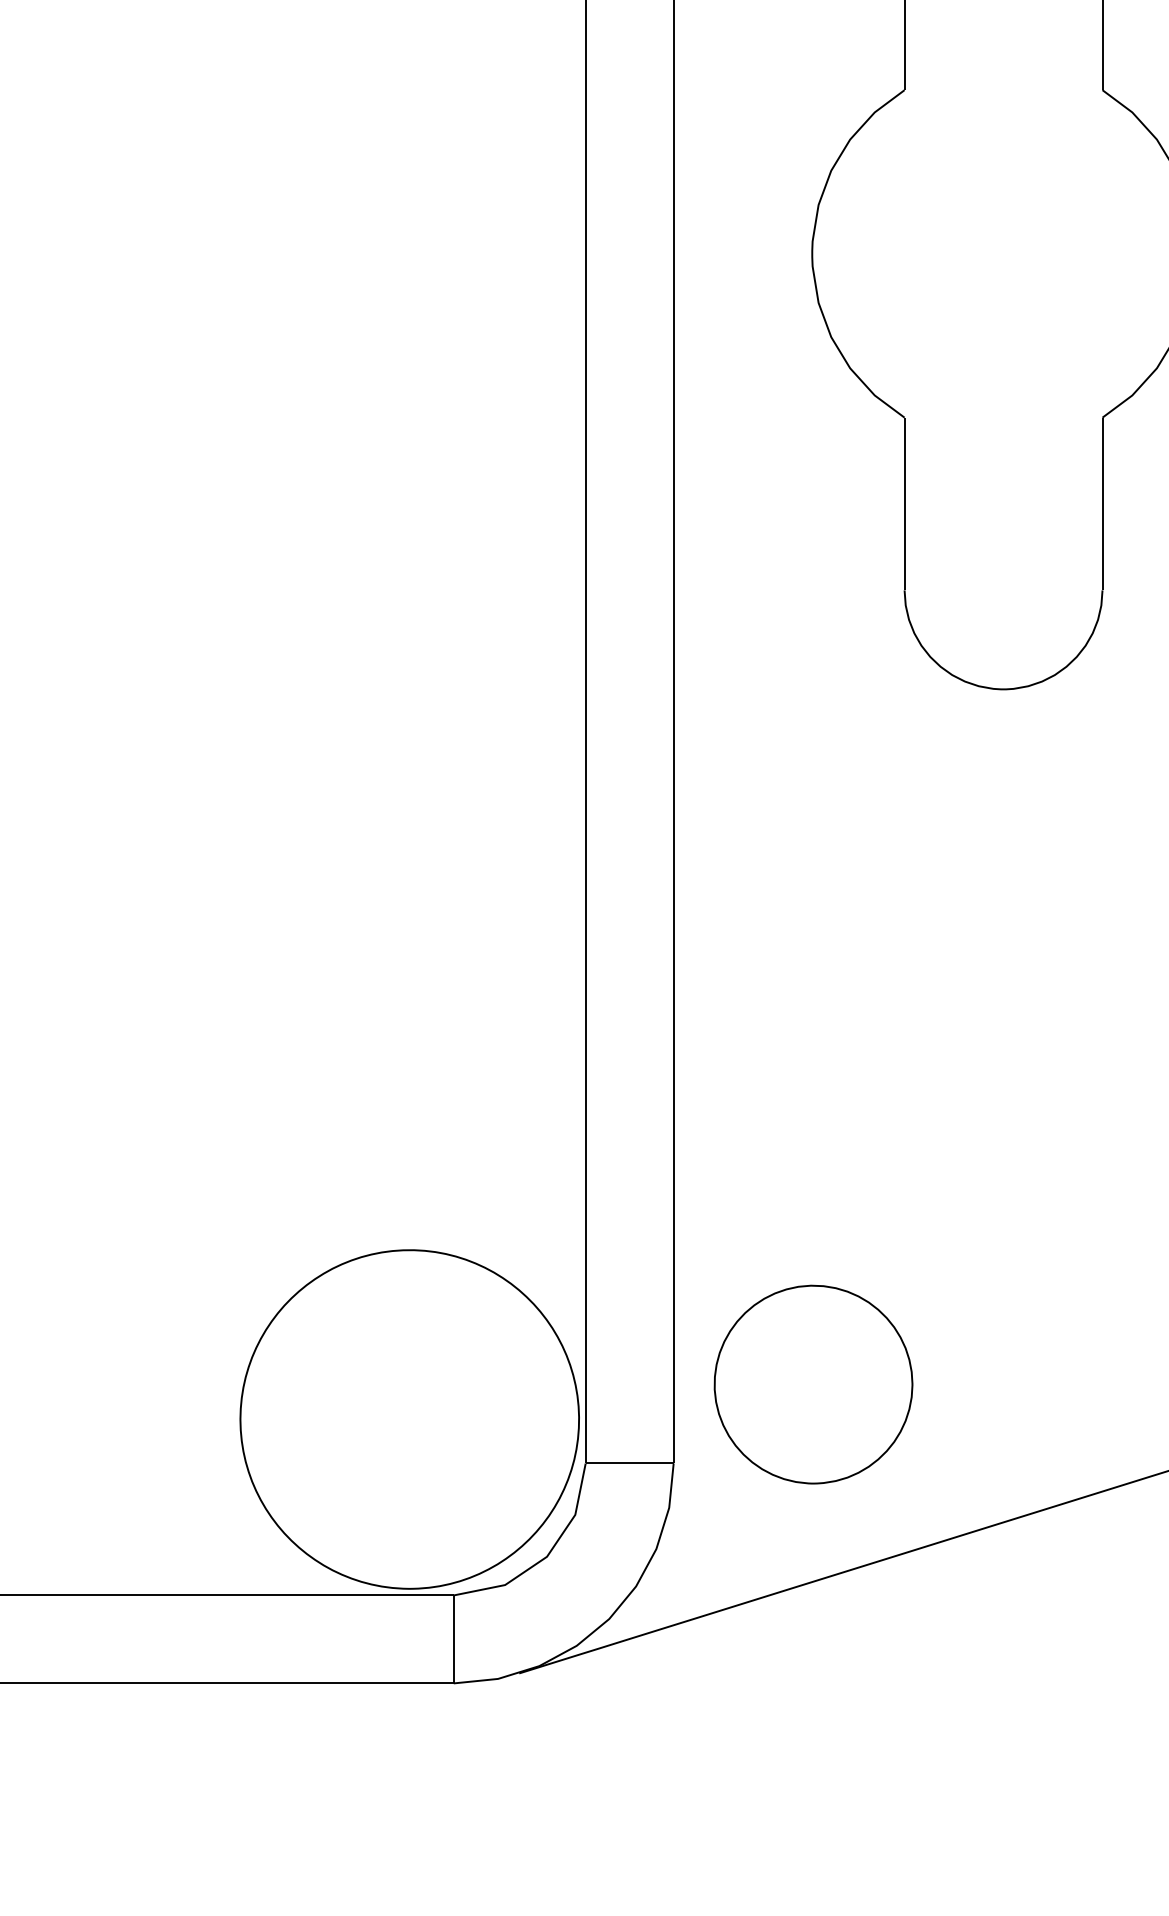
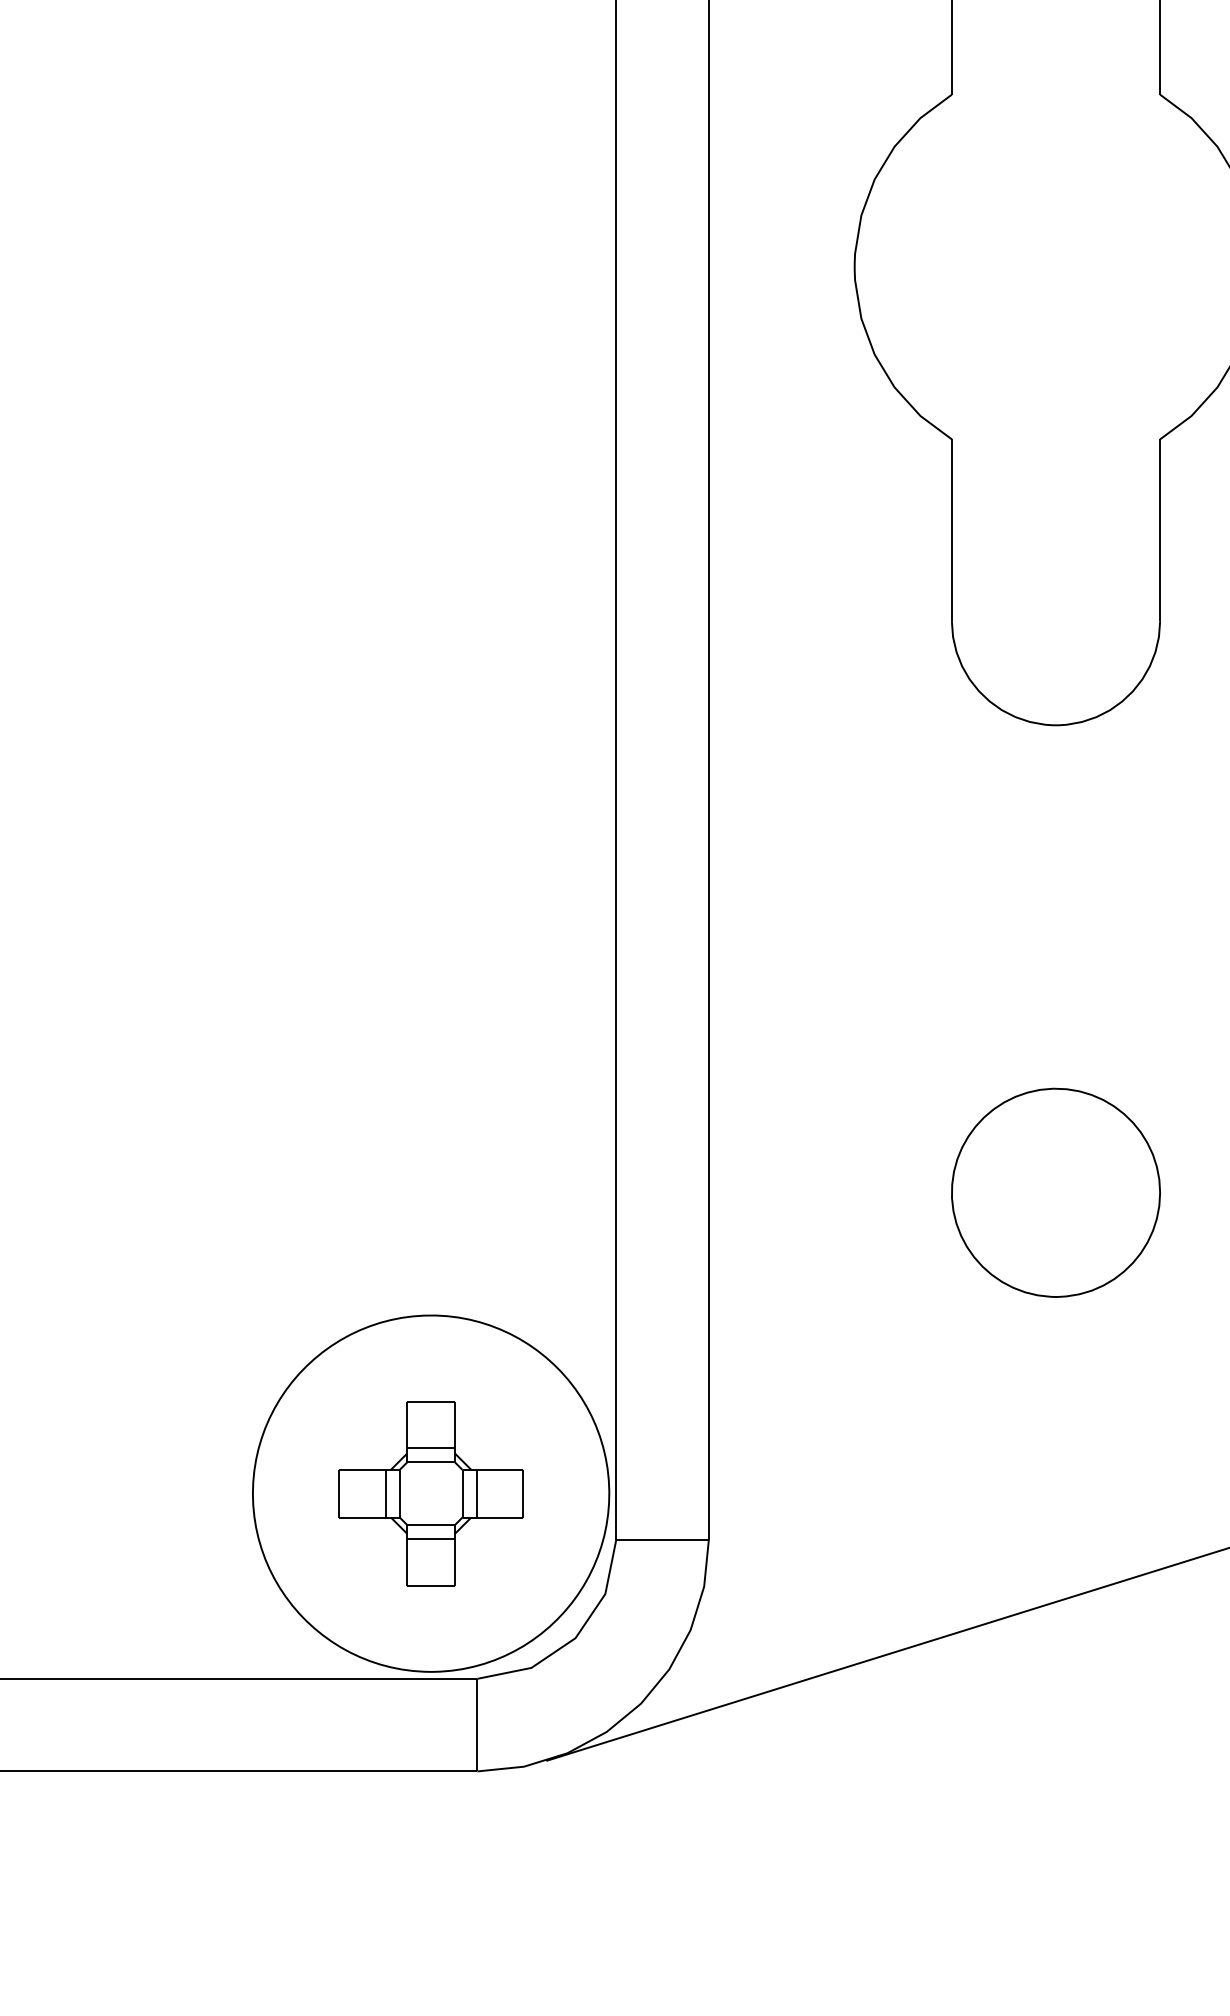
part: (813, 1384) -> (1055, 1192), moved
part: (409, 1419) -> (430, 1493), added

